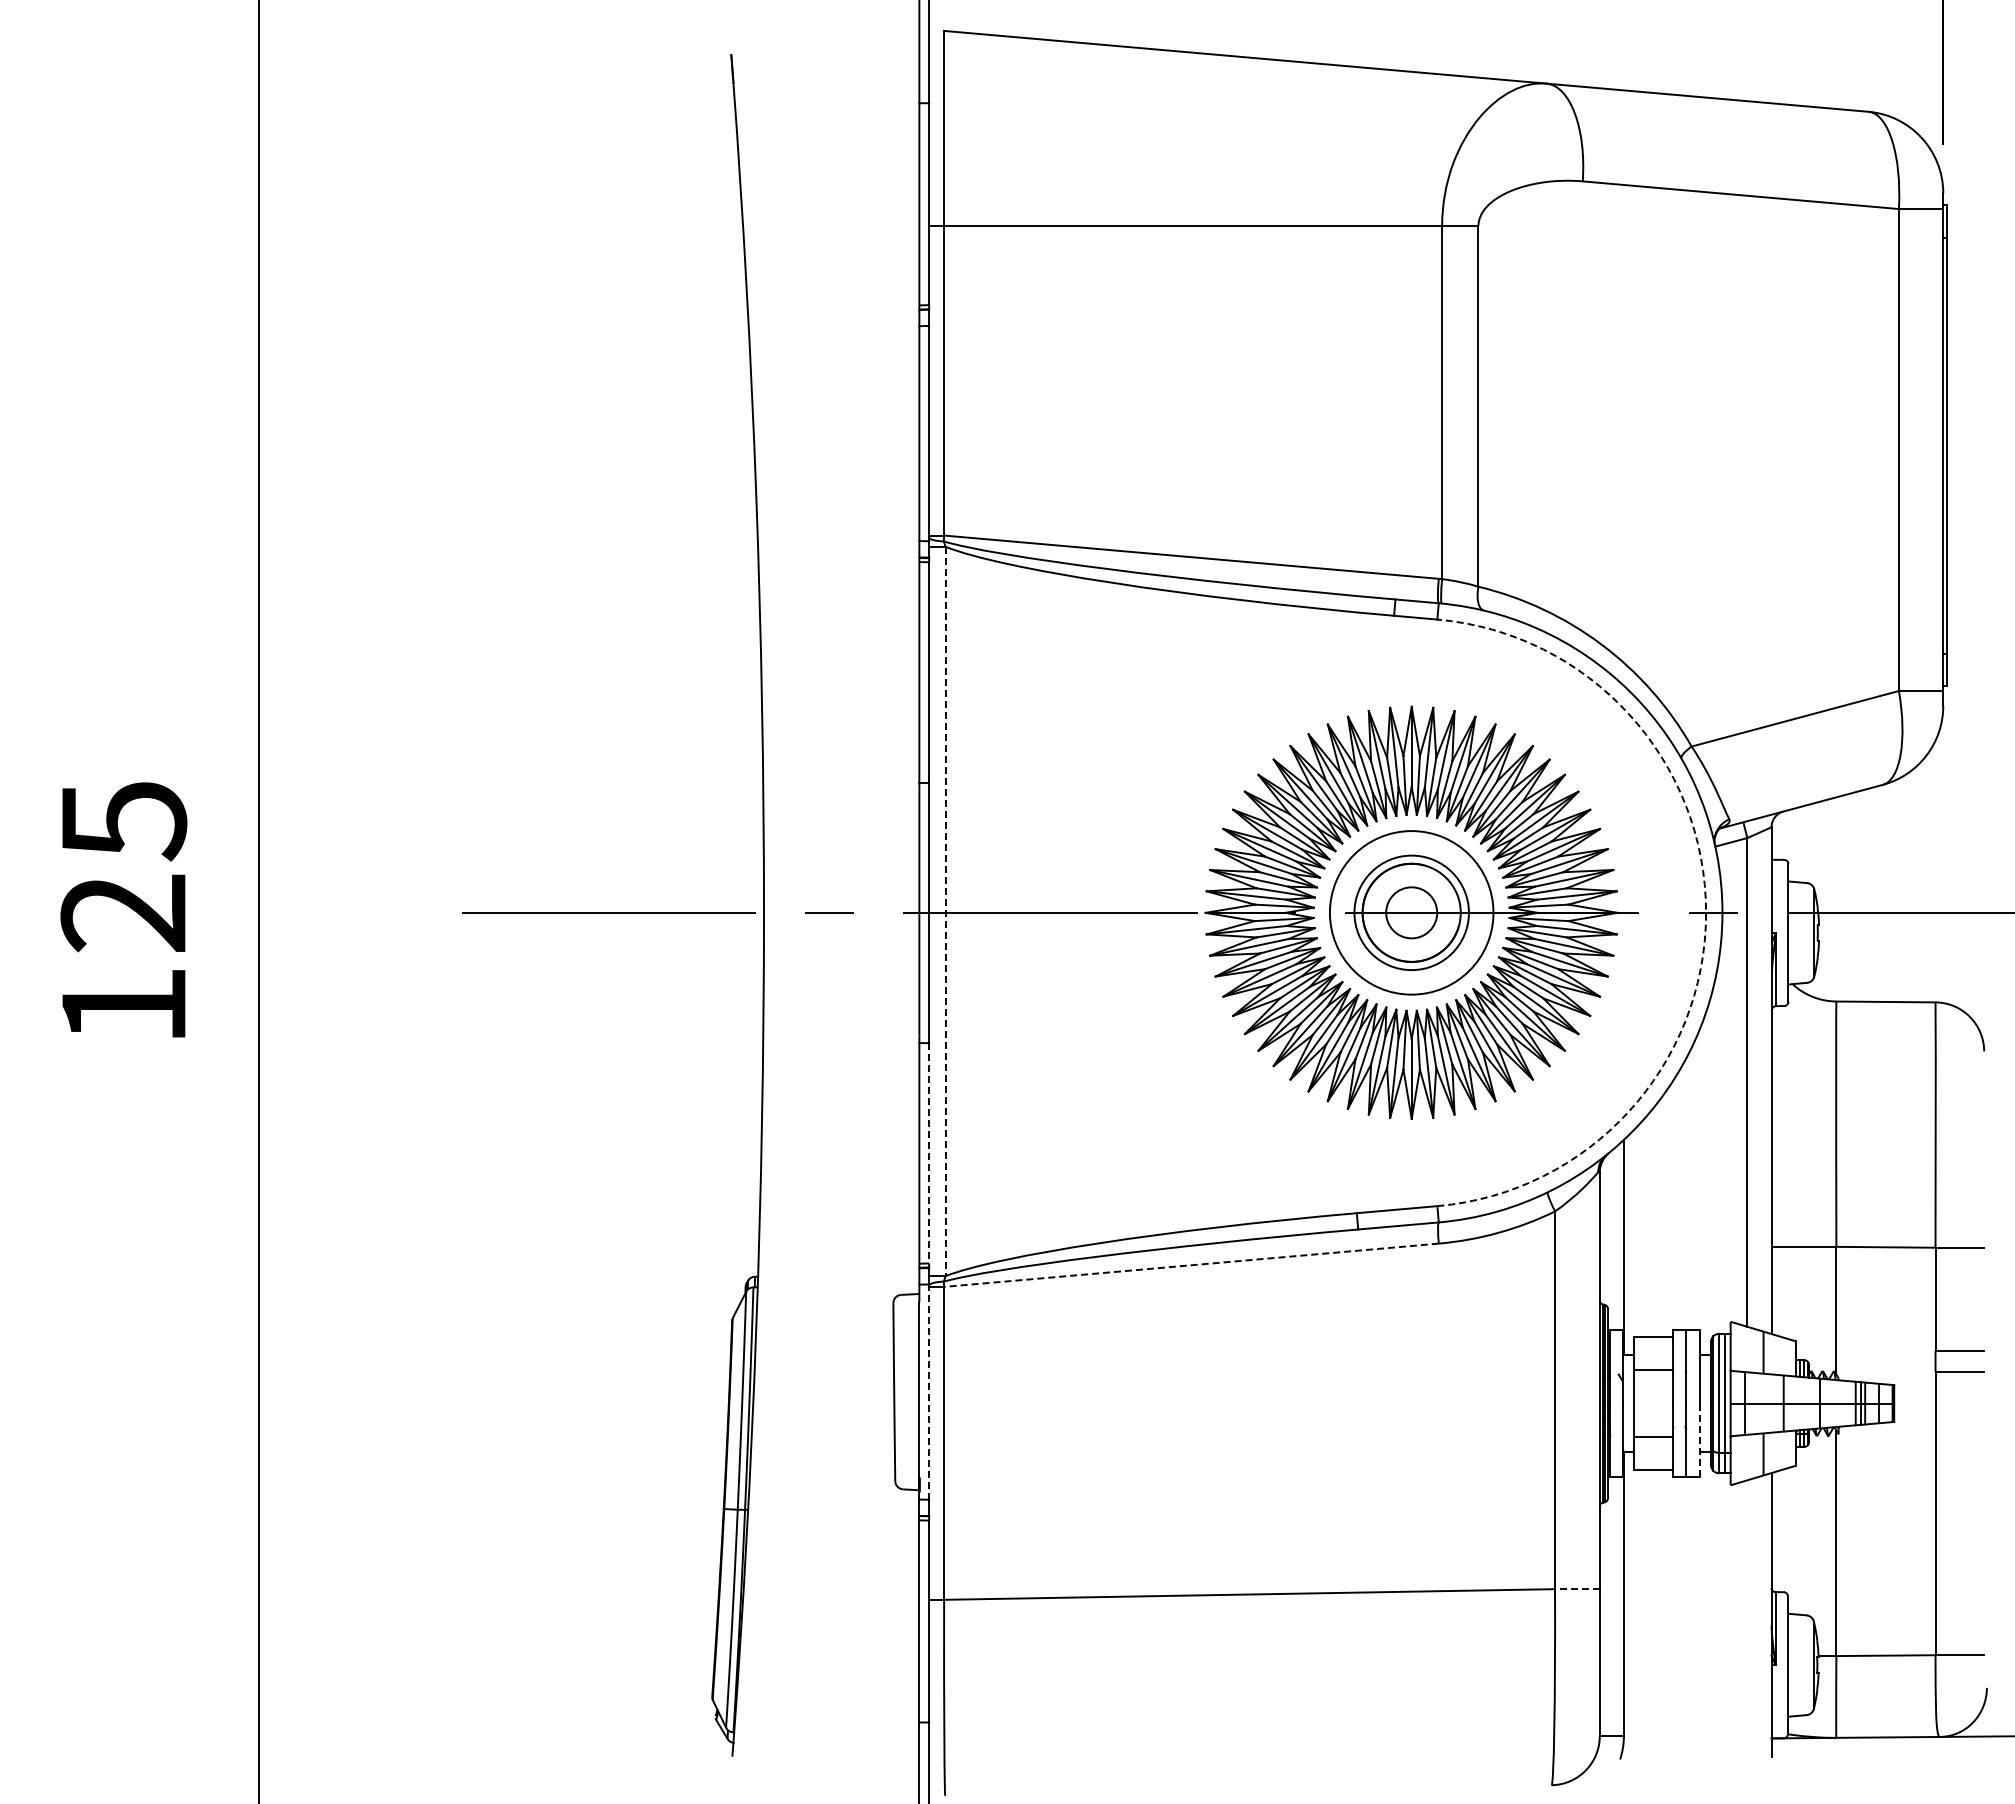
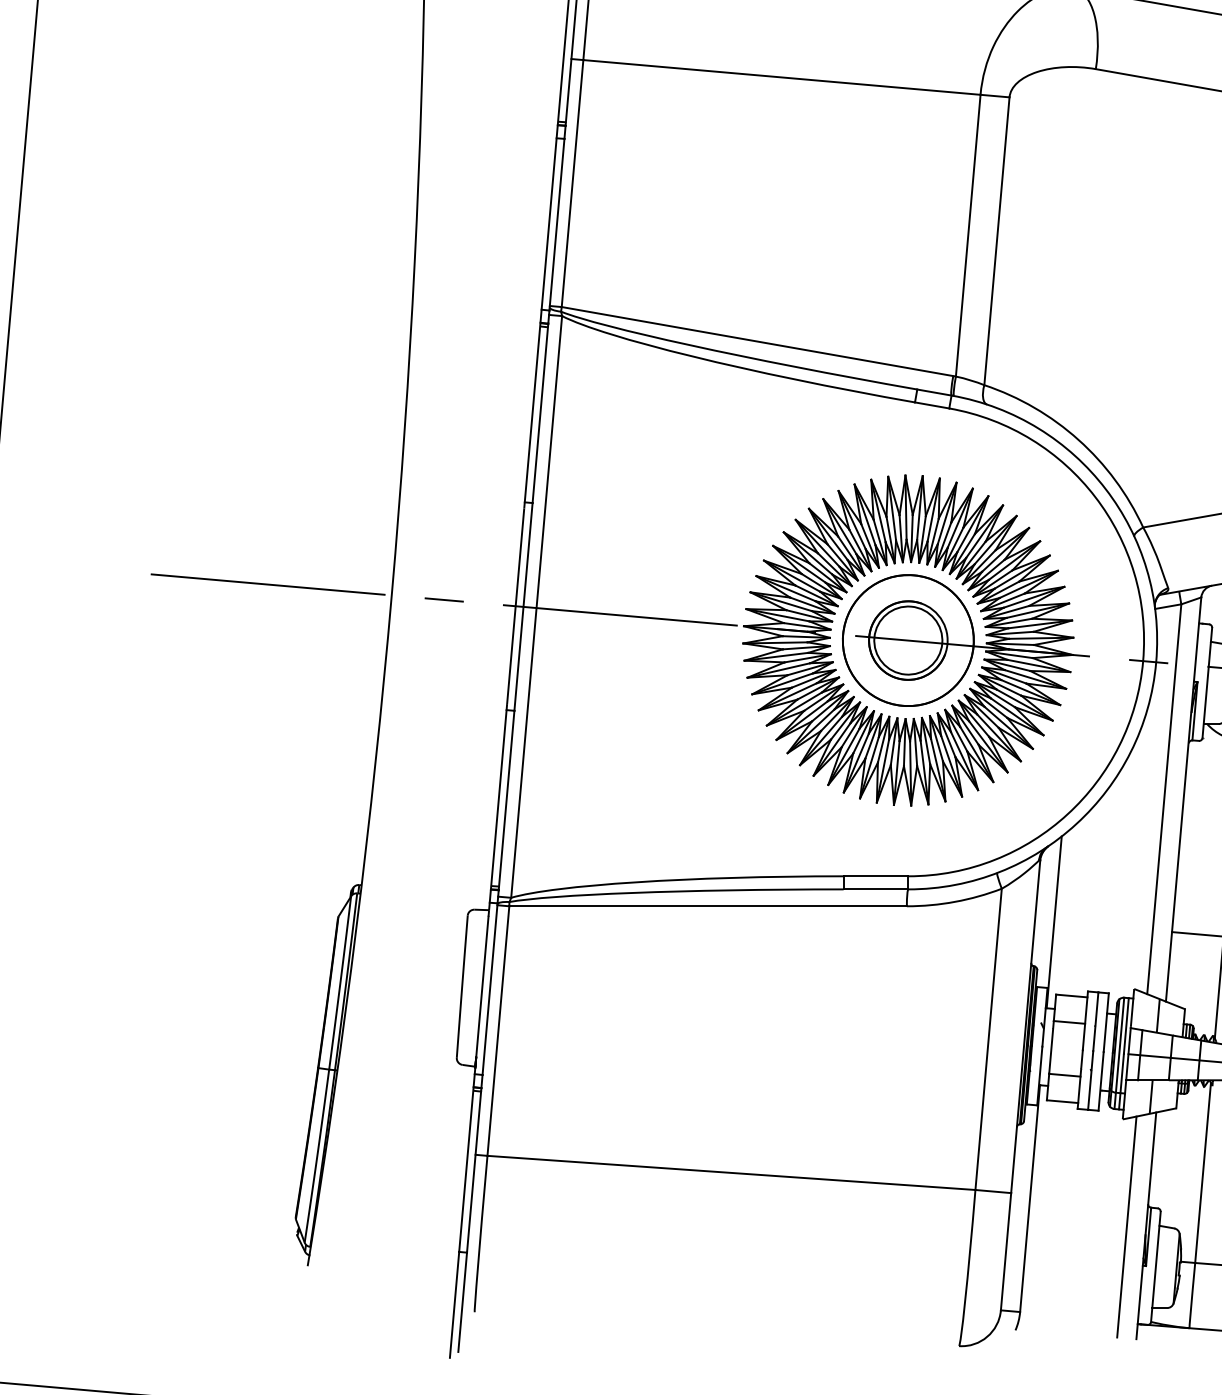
line: (945, 911) -> (536, 606), dashed -> solid
circle: (1411, 912) -> (908, 640), size x1.43
circle: (1411, 912) -> (908, 640), size x1.67
arc: (1706, 912) -> (1143, 660), dashed -> solid
line: (929, 1153) -> (506, 798), dashed -> solid
line: (1190, 1265) -> (707, 906), dashed -> solid
line: (929, 1392) -> (490, 989), dashed -> solid
line: (1699, 1440) -> (1101, 1081), dashed -> solid
line: (1576, 1589) -> (992, 1191), dashed -> solid
line: (1747, 1618) -> (1126, 1226), added

